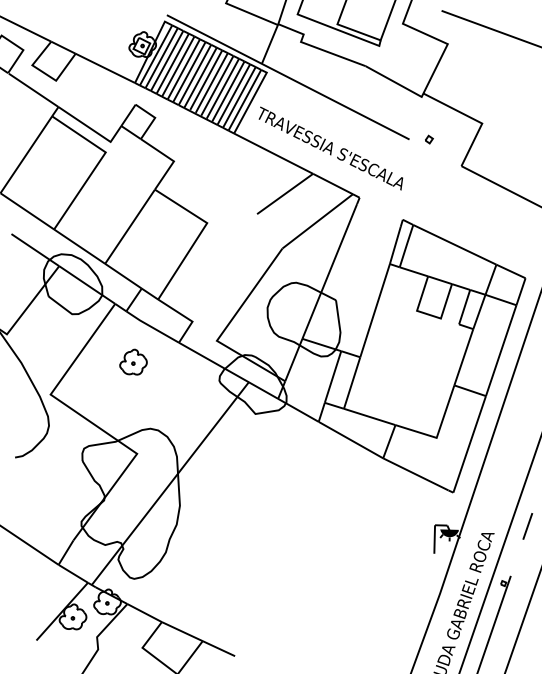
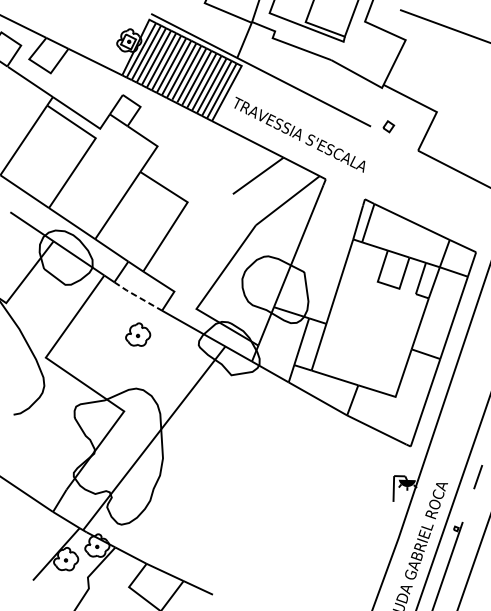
part: (429, 139) -> (389, 126), size x1.6
line: (152, 327) -> (138, 296), solid -> dashed
part: (133, 361) -> (138, 334), moved

